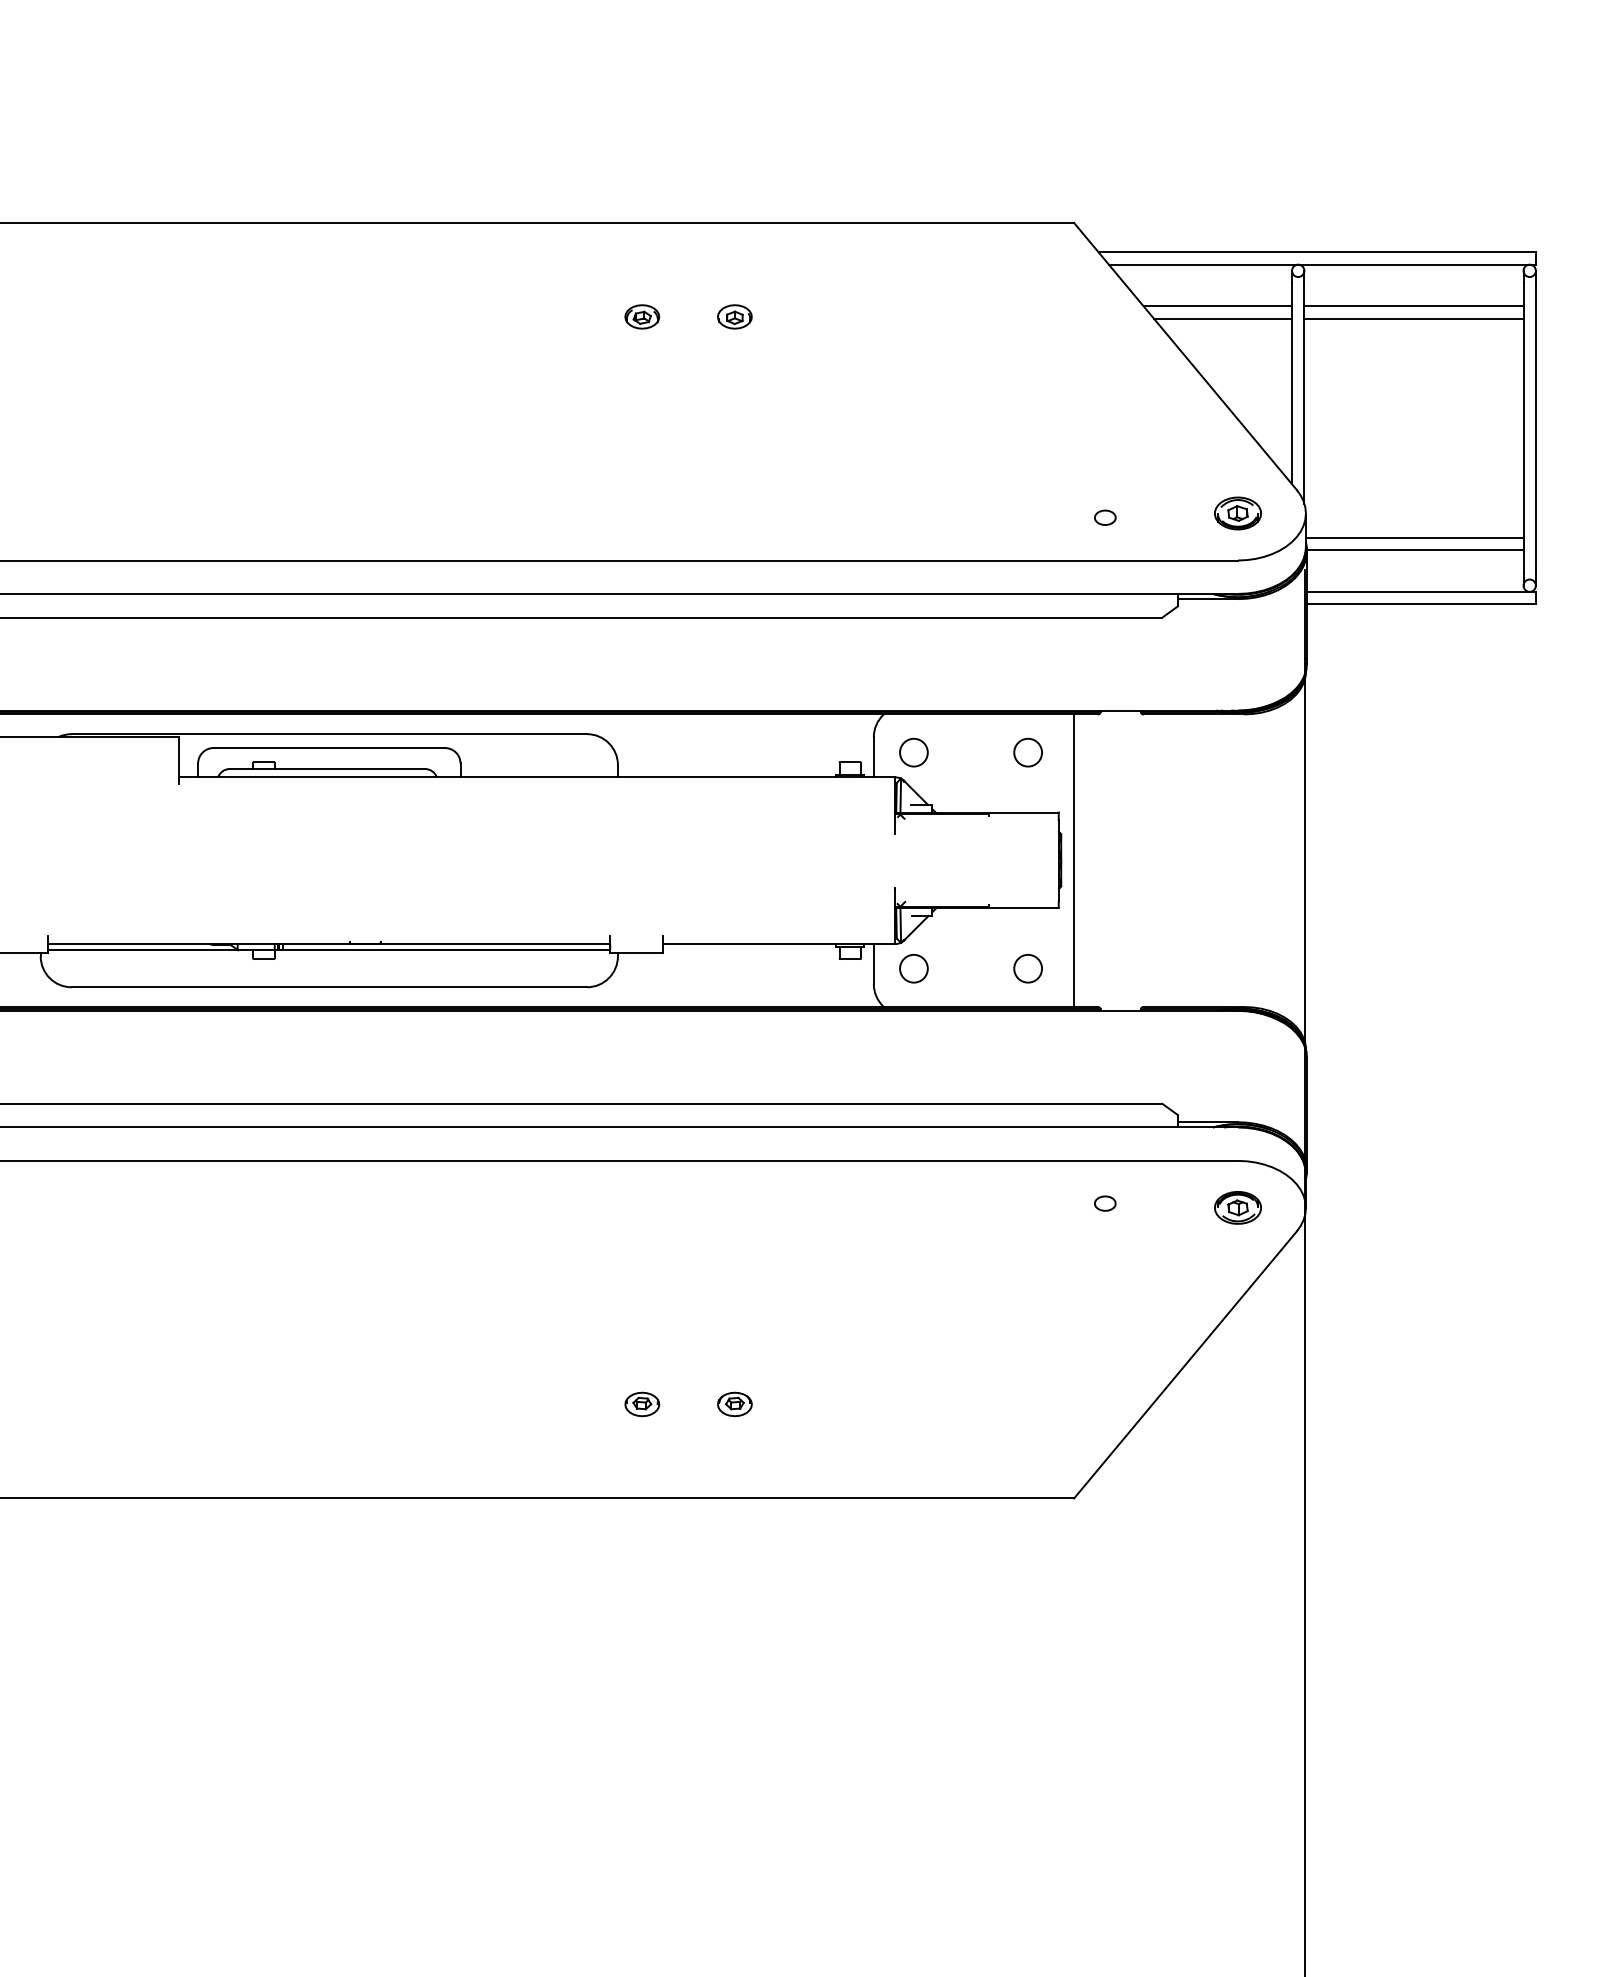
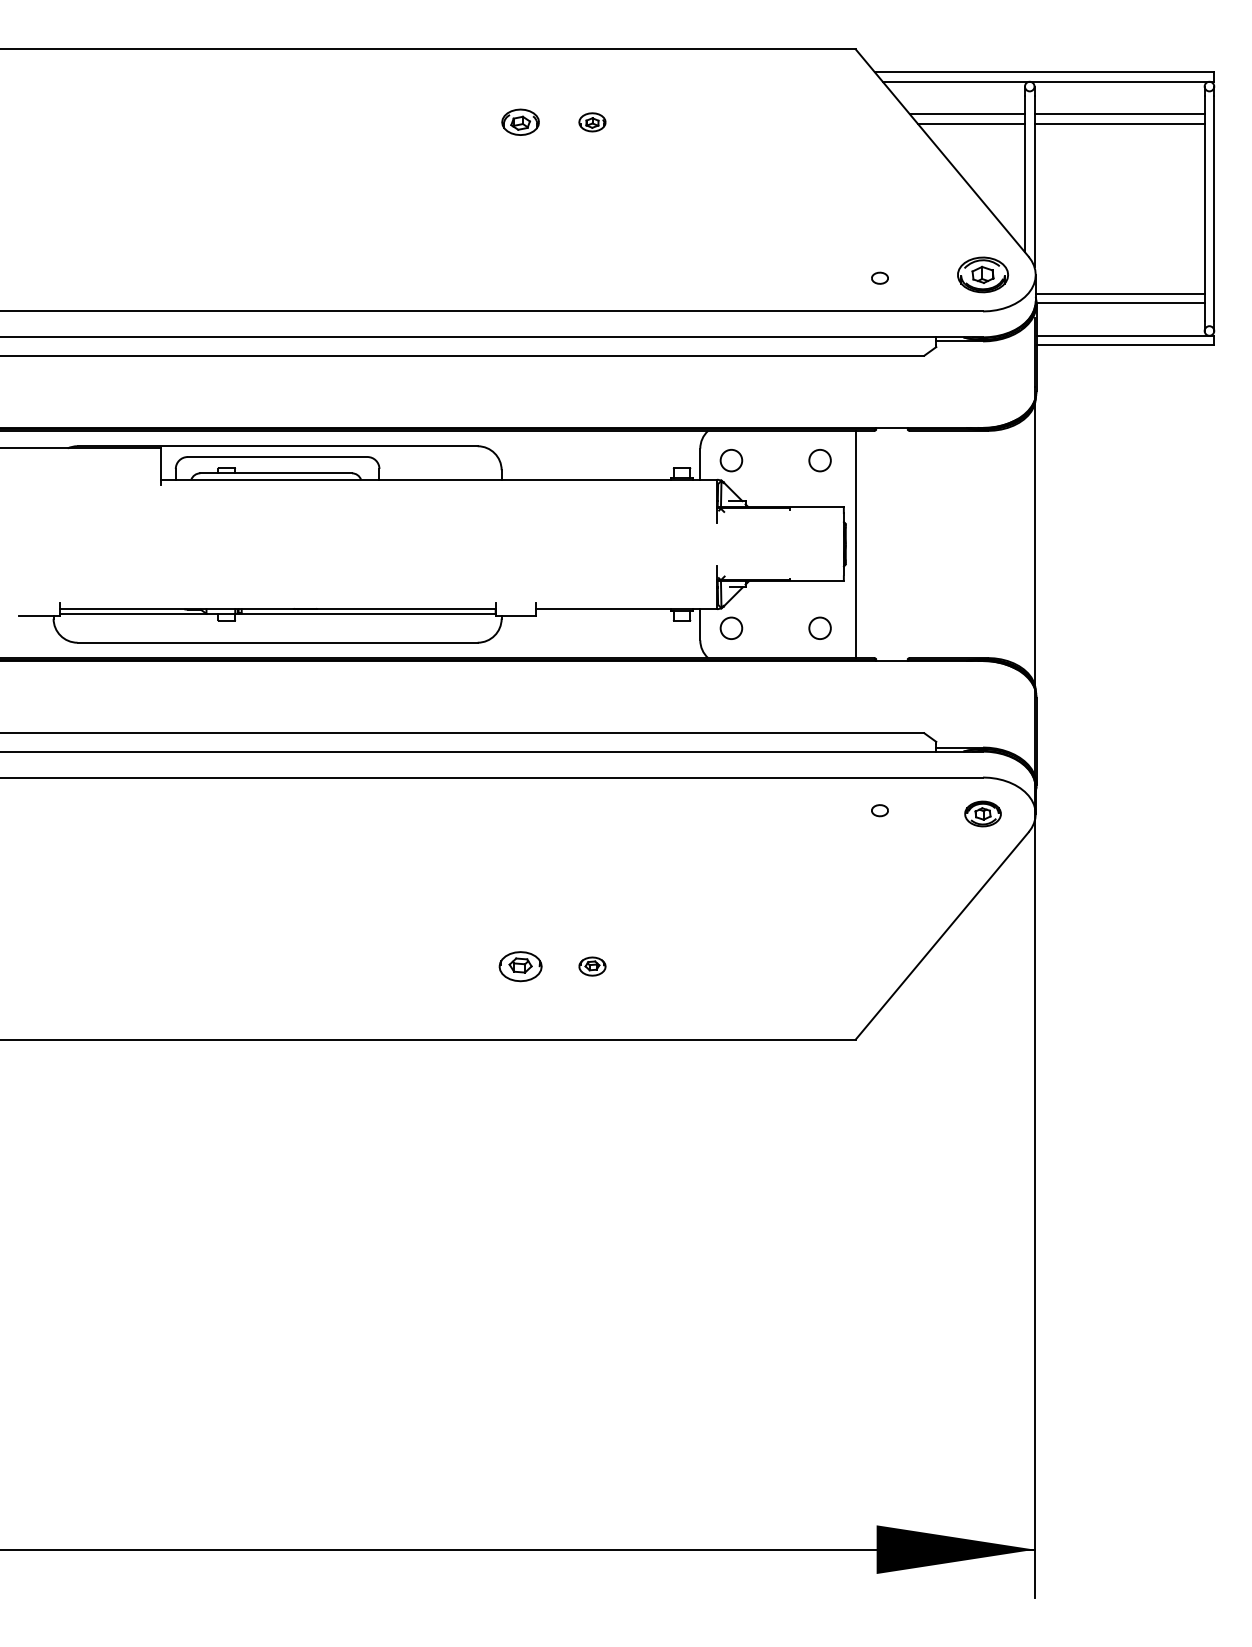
part: (642, 317) -> (520, 122), size x1.4
part: (1237, 512) -> (982, 274), size x1.4
part: (642, 1404) -> (520, 966), size x1.6

